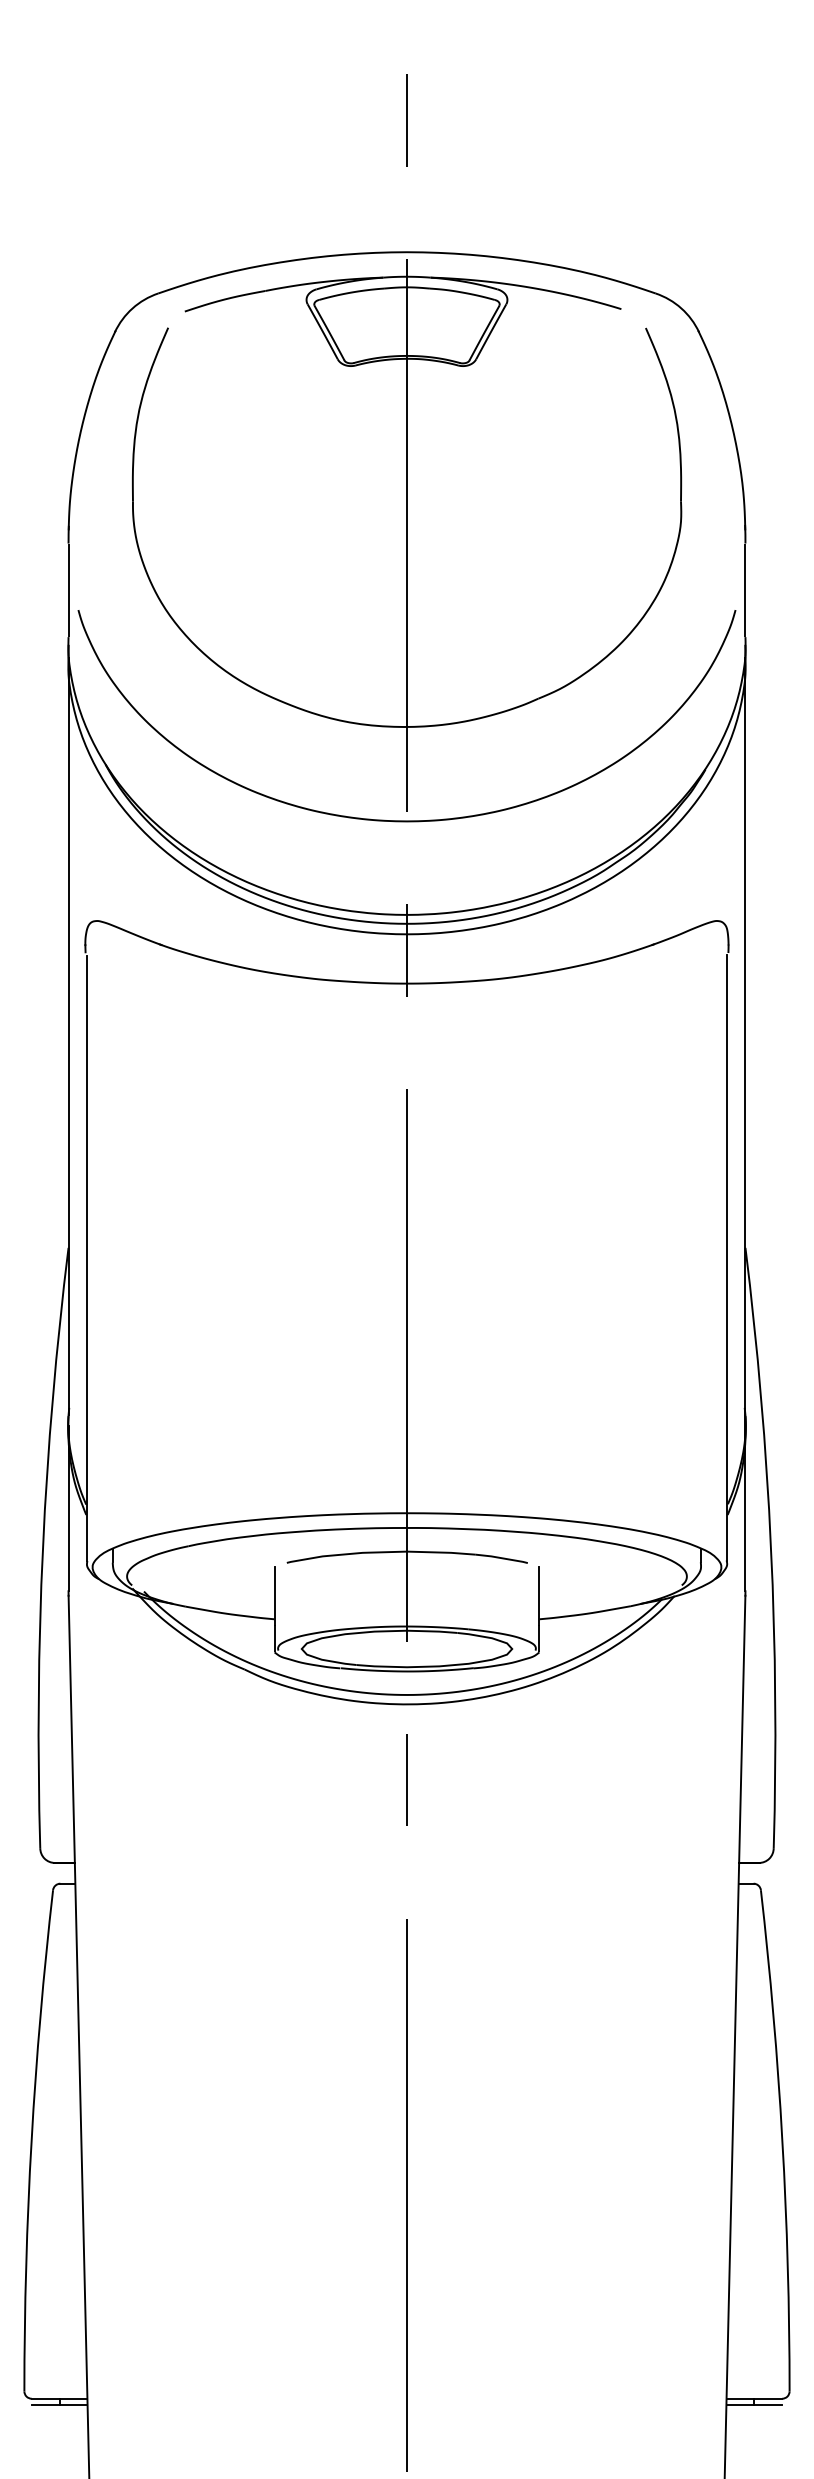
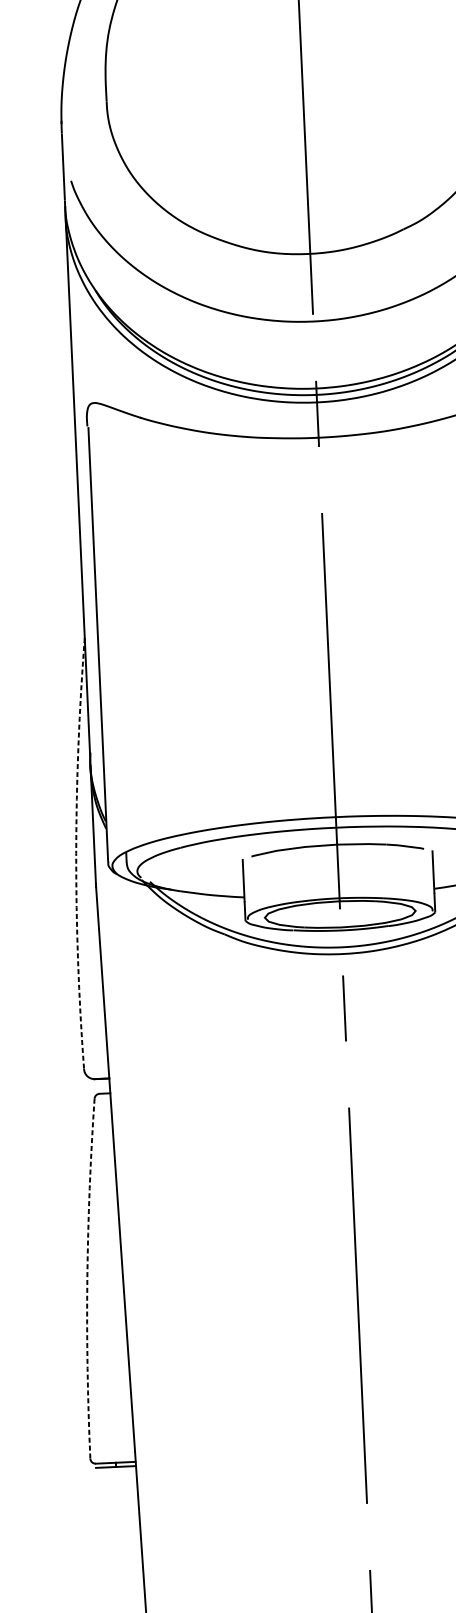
arc: (42, 1547) -> (75, 853), solid -> dashed
arc: (31, 2140) -> (87, 1278), solid -> dashed

